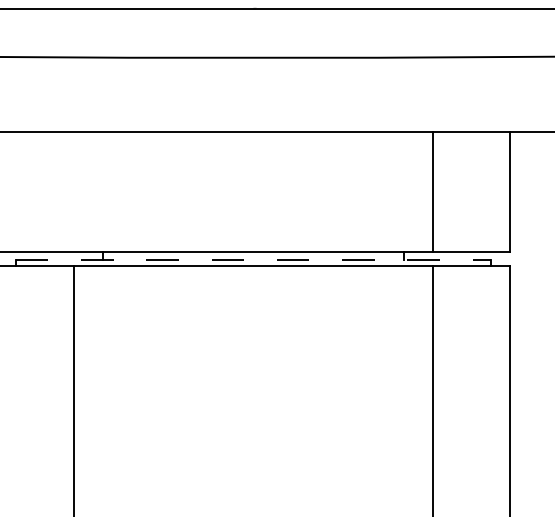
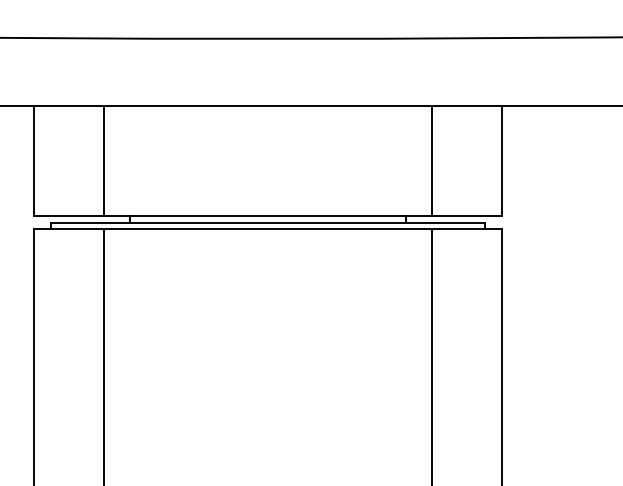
line: (74, 191) -> (104, 160), added
line: (252, 259) -> (267, 222), dashed -> solid

